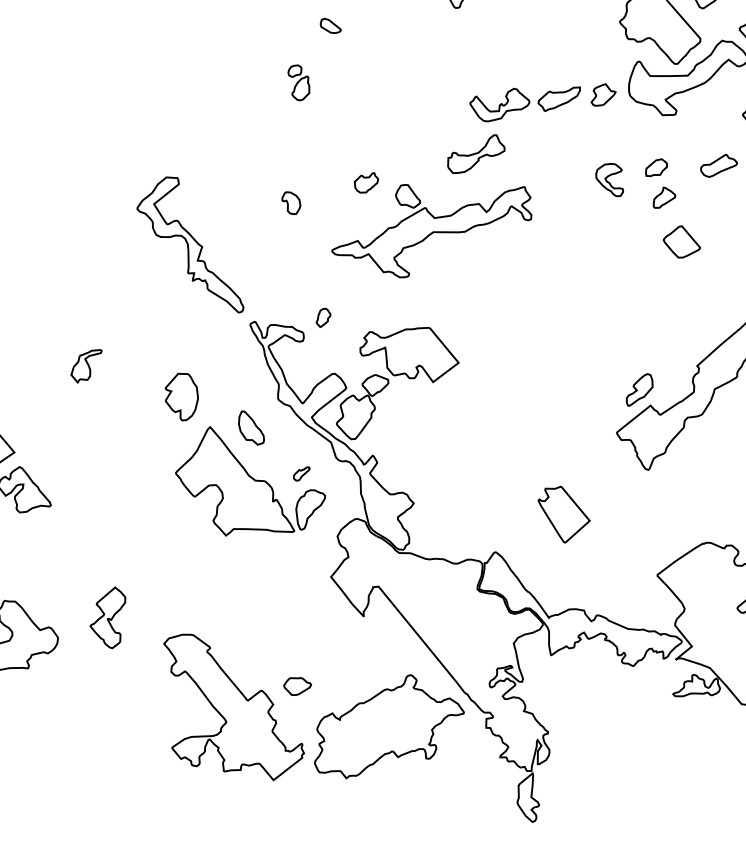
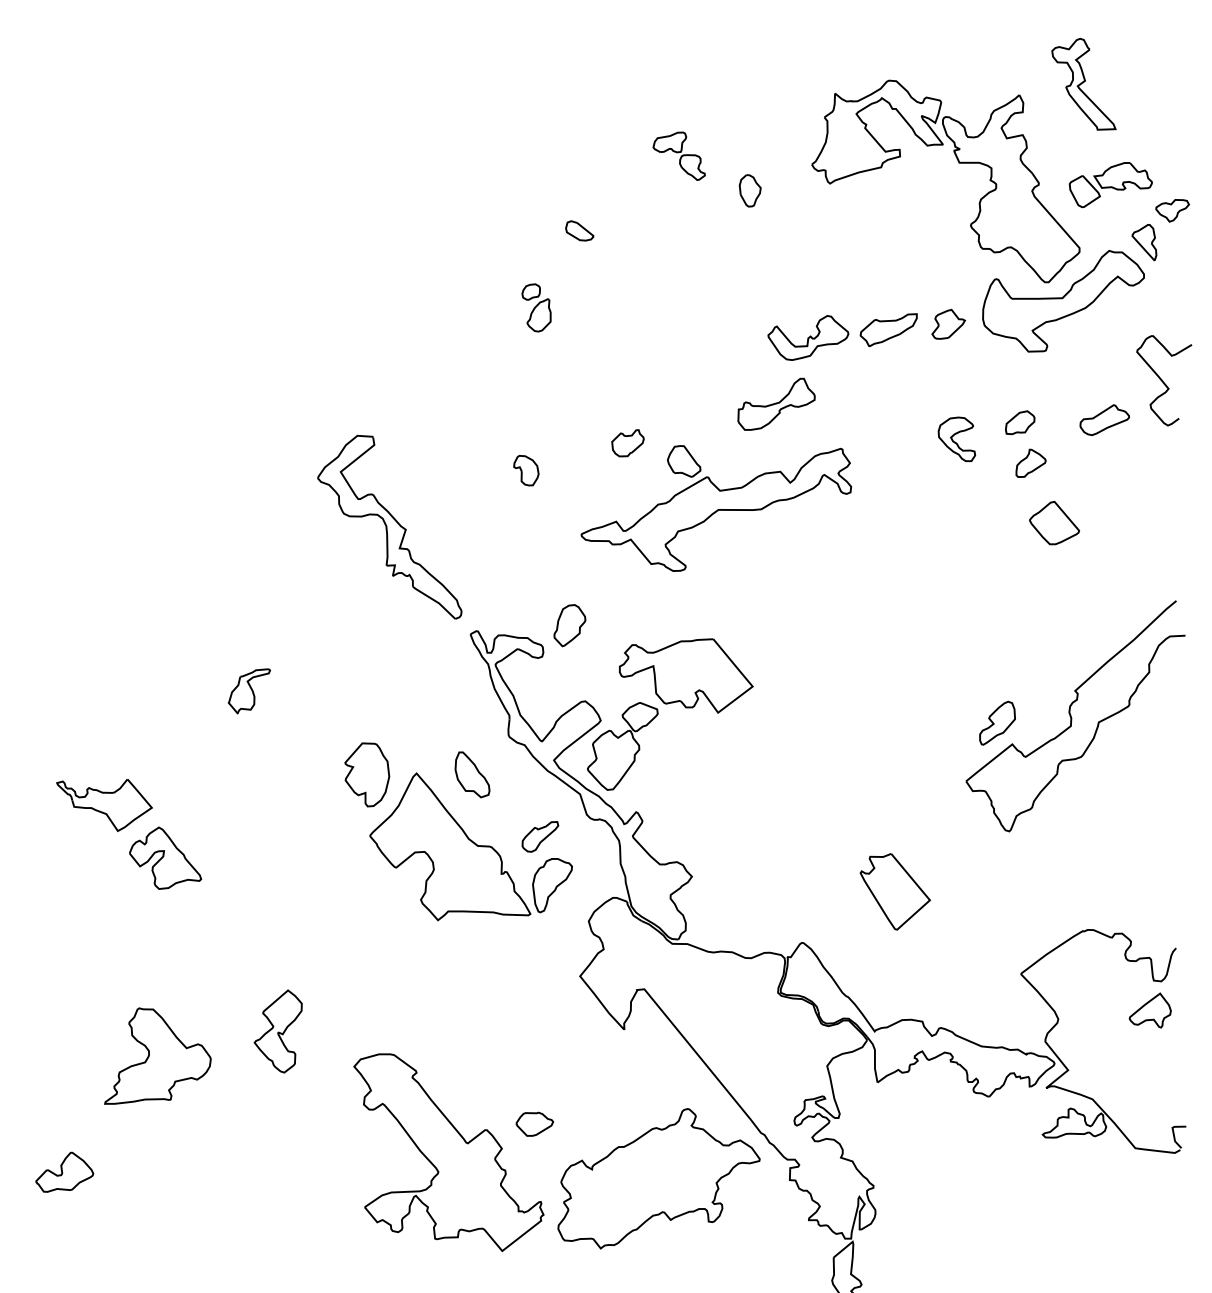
part: (323, 317) -> (569, 625), size x1.67
part: (182, 396) -> (367, 774), moved
part: (301, 473) -> (540, 836), size x1.67

